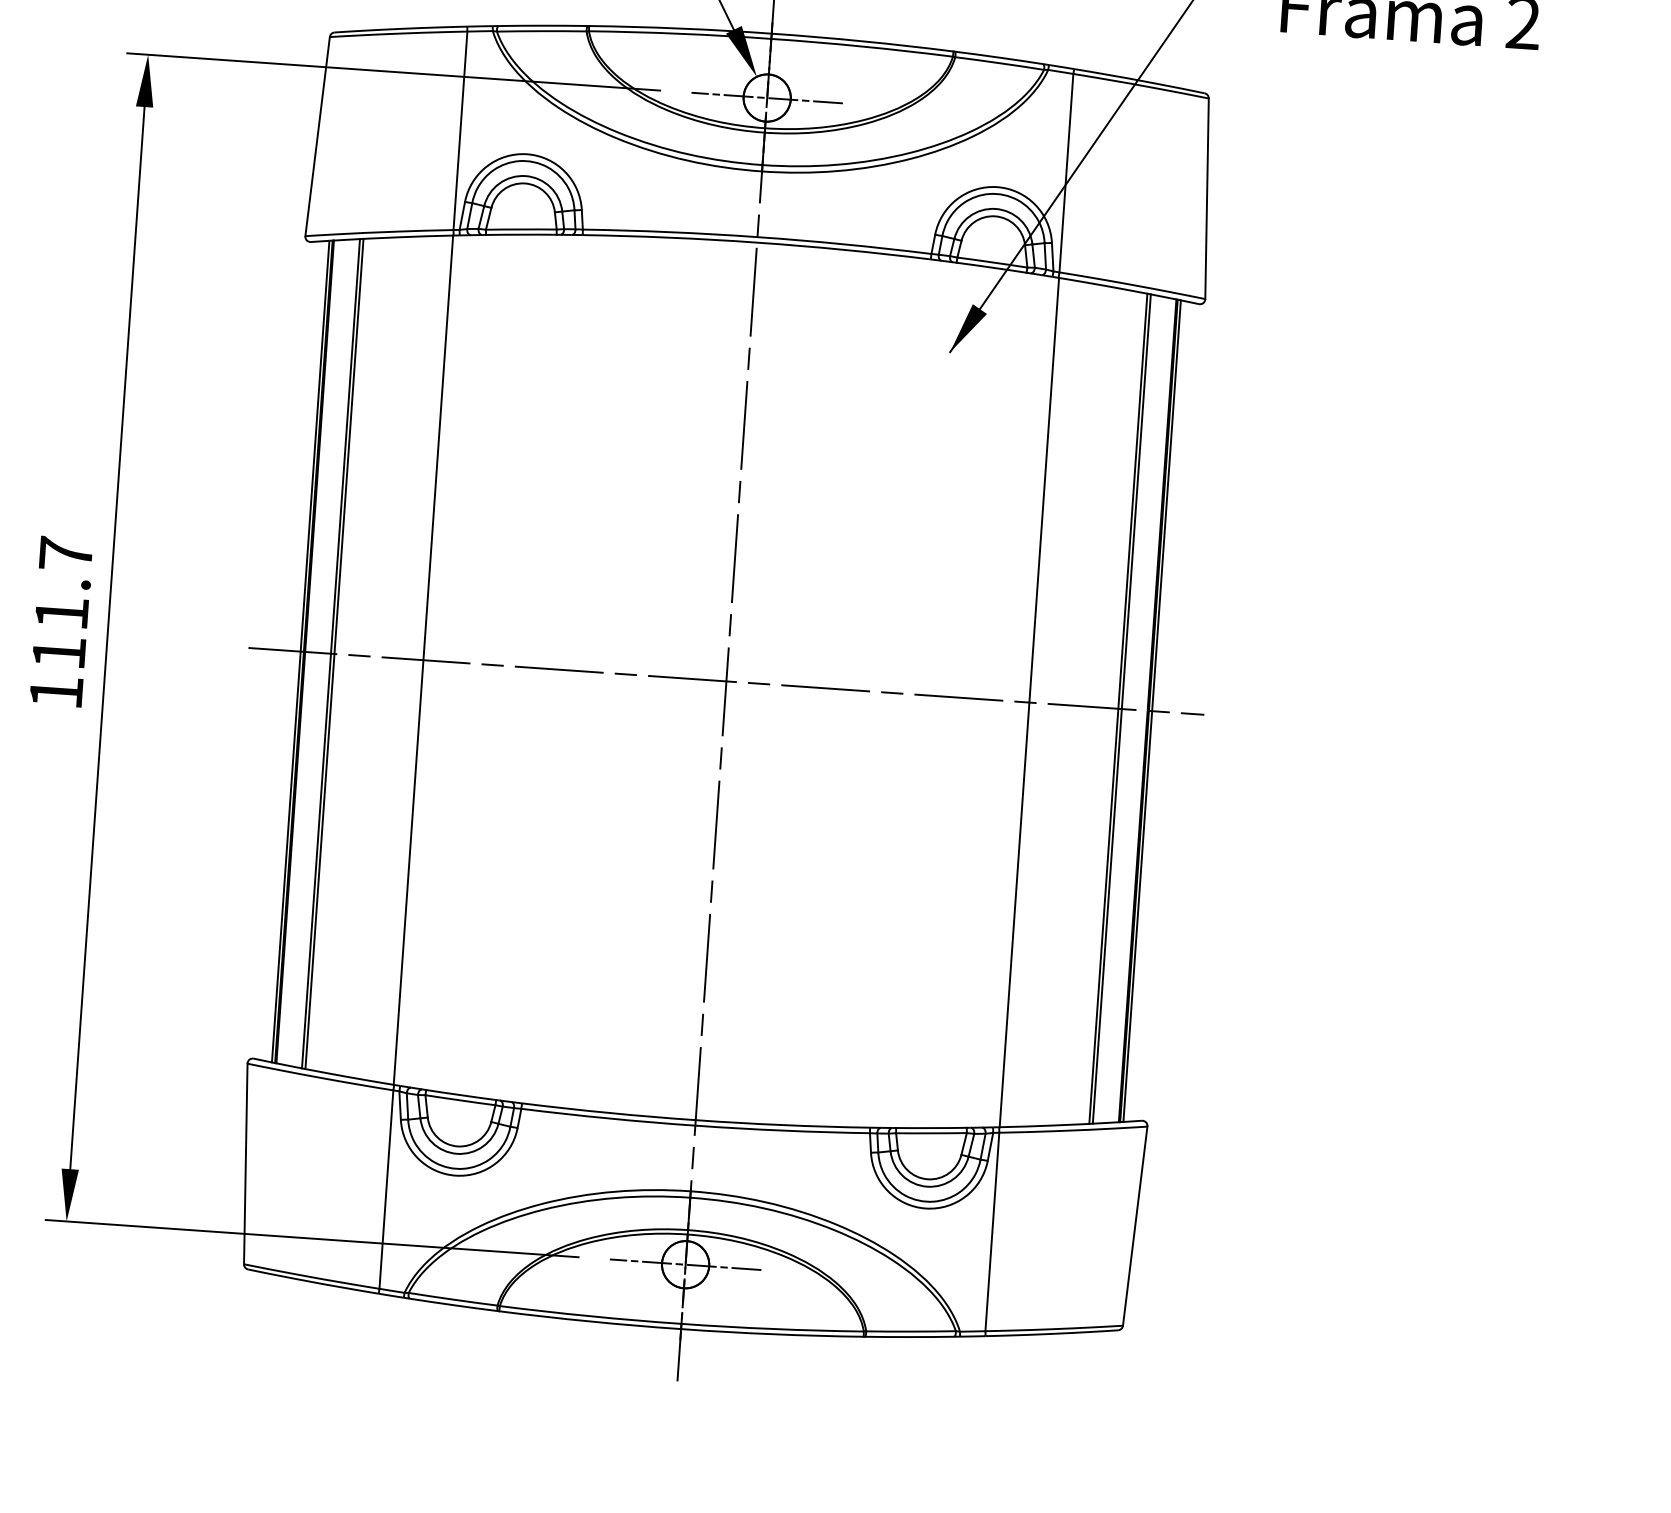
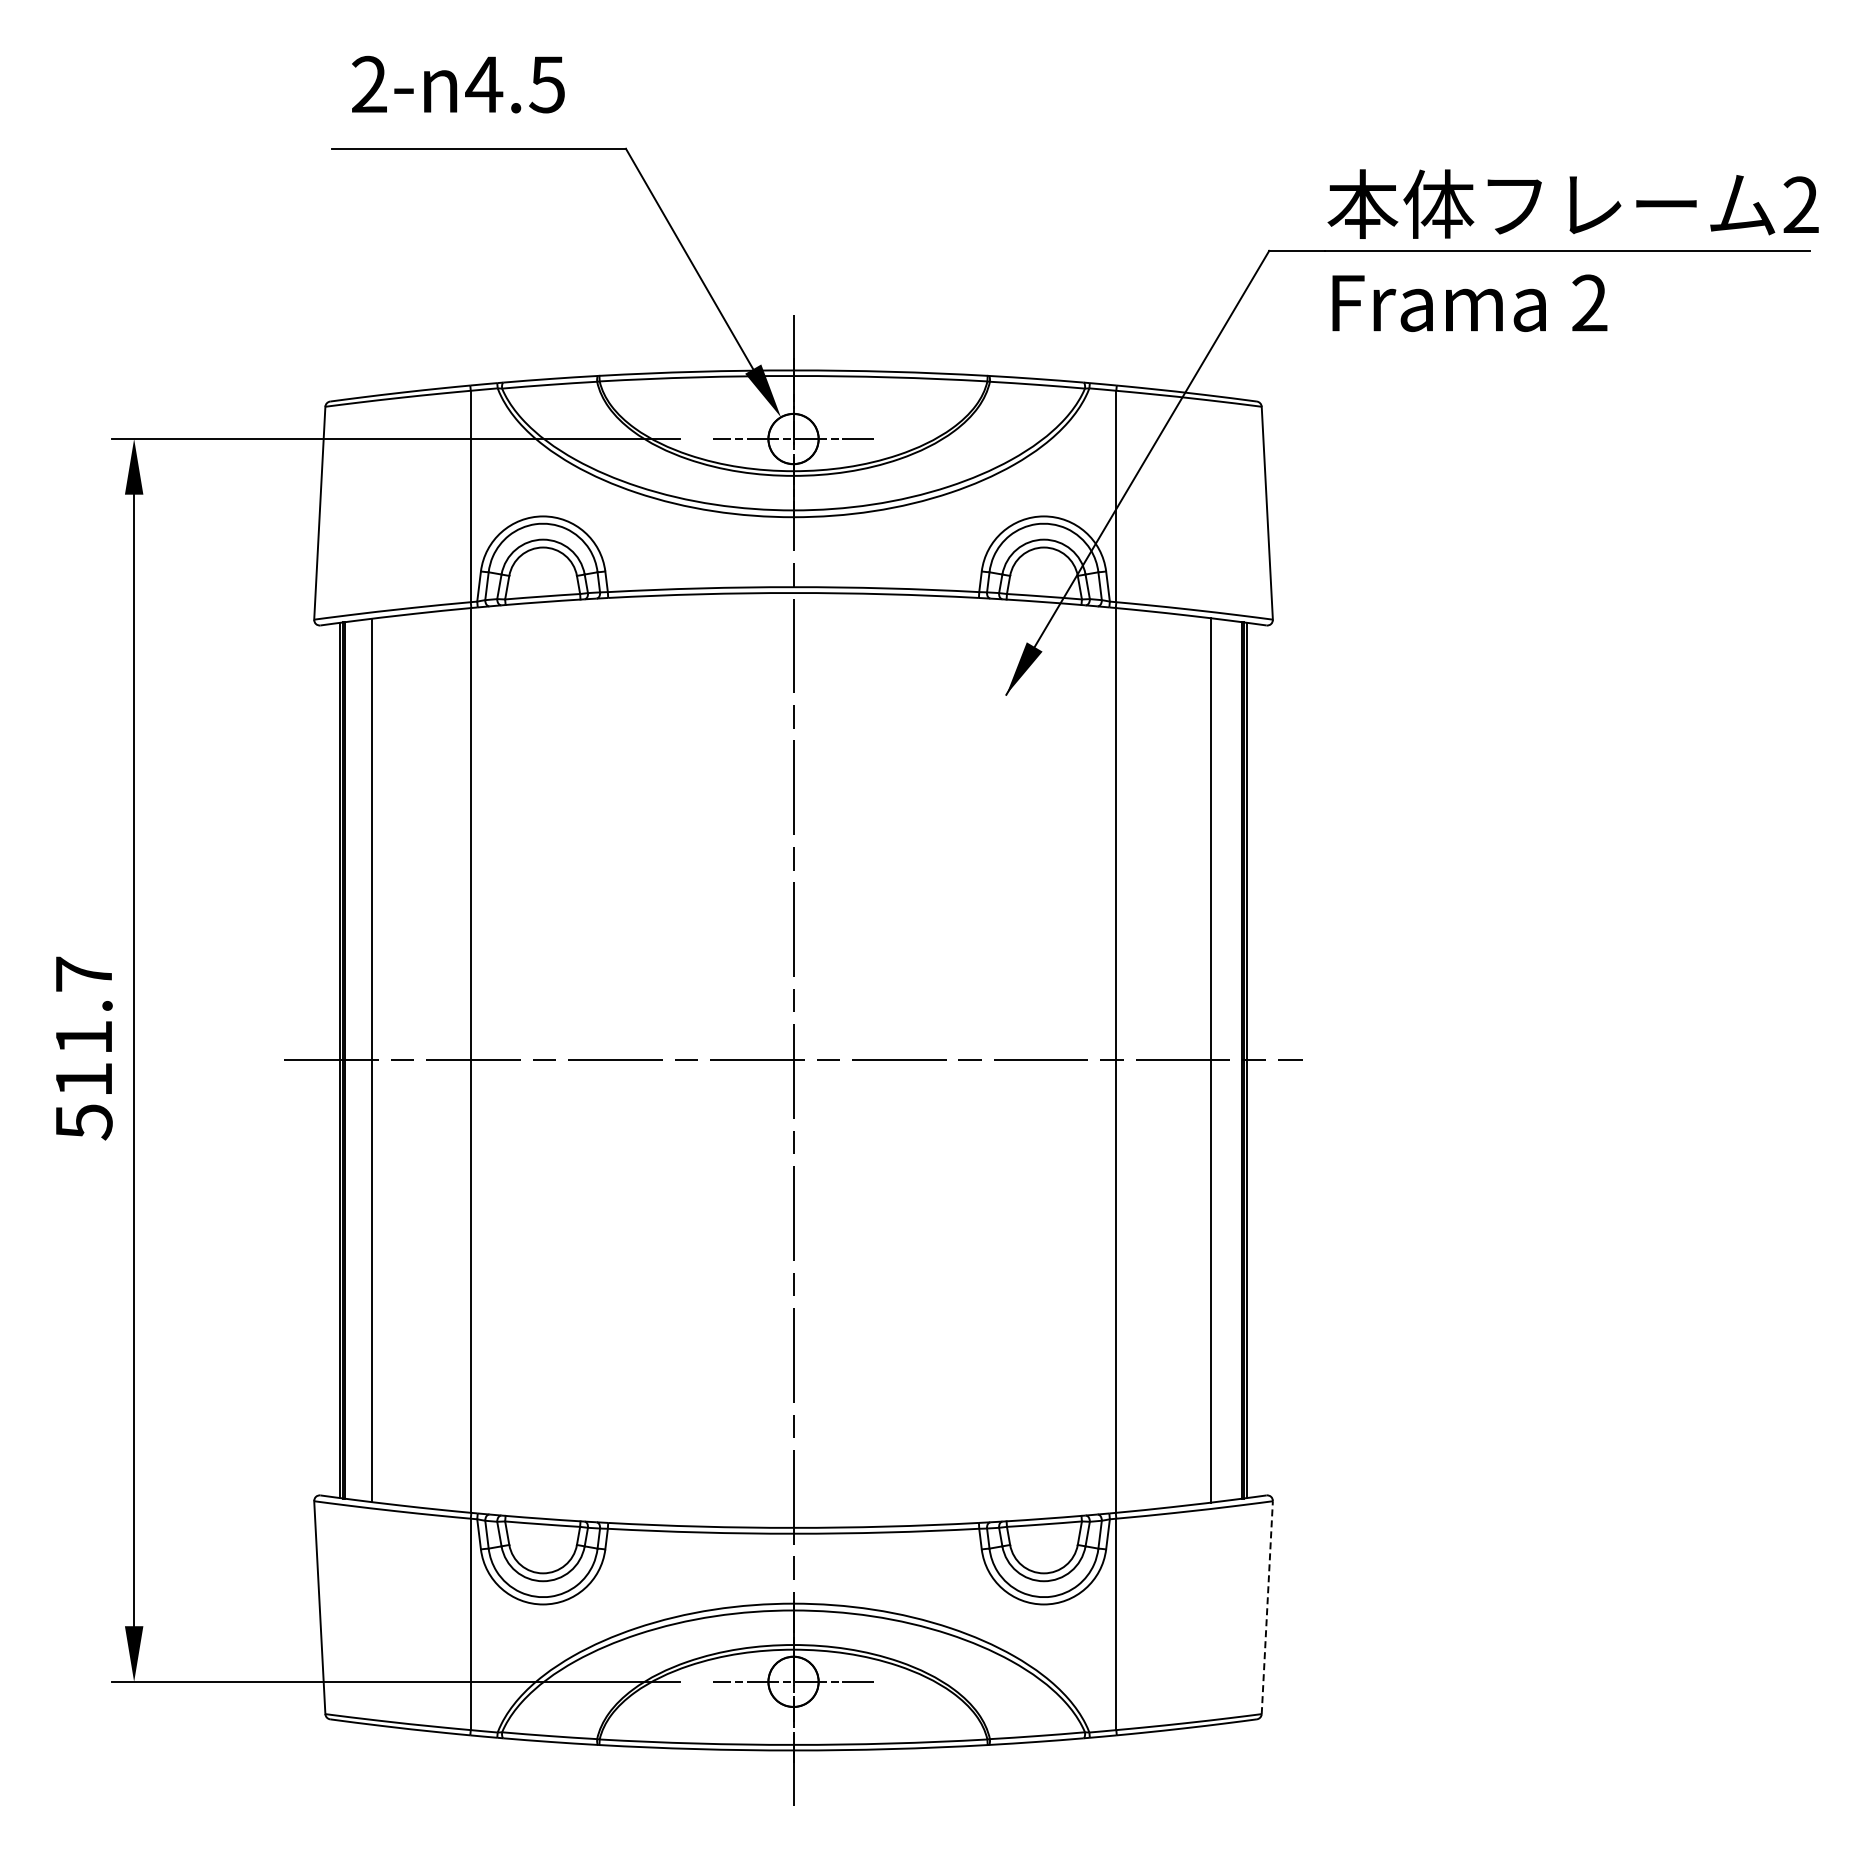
line: (334, 654) -> (376, 1060), removed
text: (56, 693) -> (84, 1122), 111.7 -> 511.7
line: (1121, 709) -> (1214, 1060), removed
line: (1135, 1226) -> (1267, 1607), solid -> dashed

